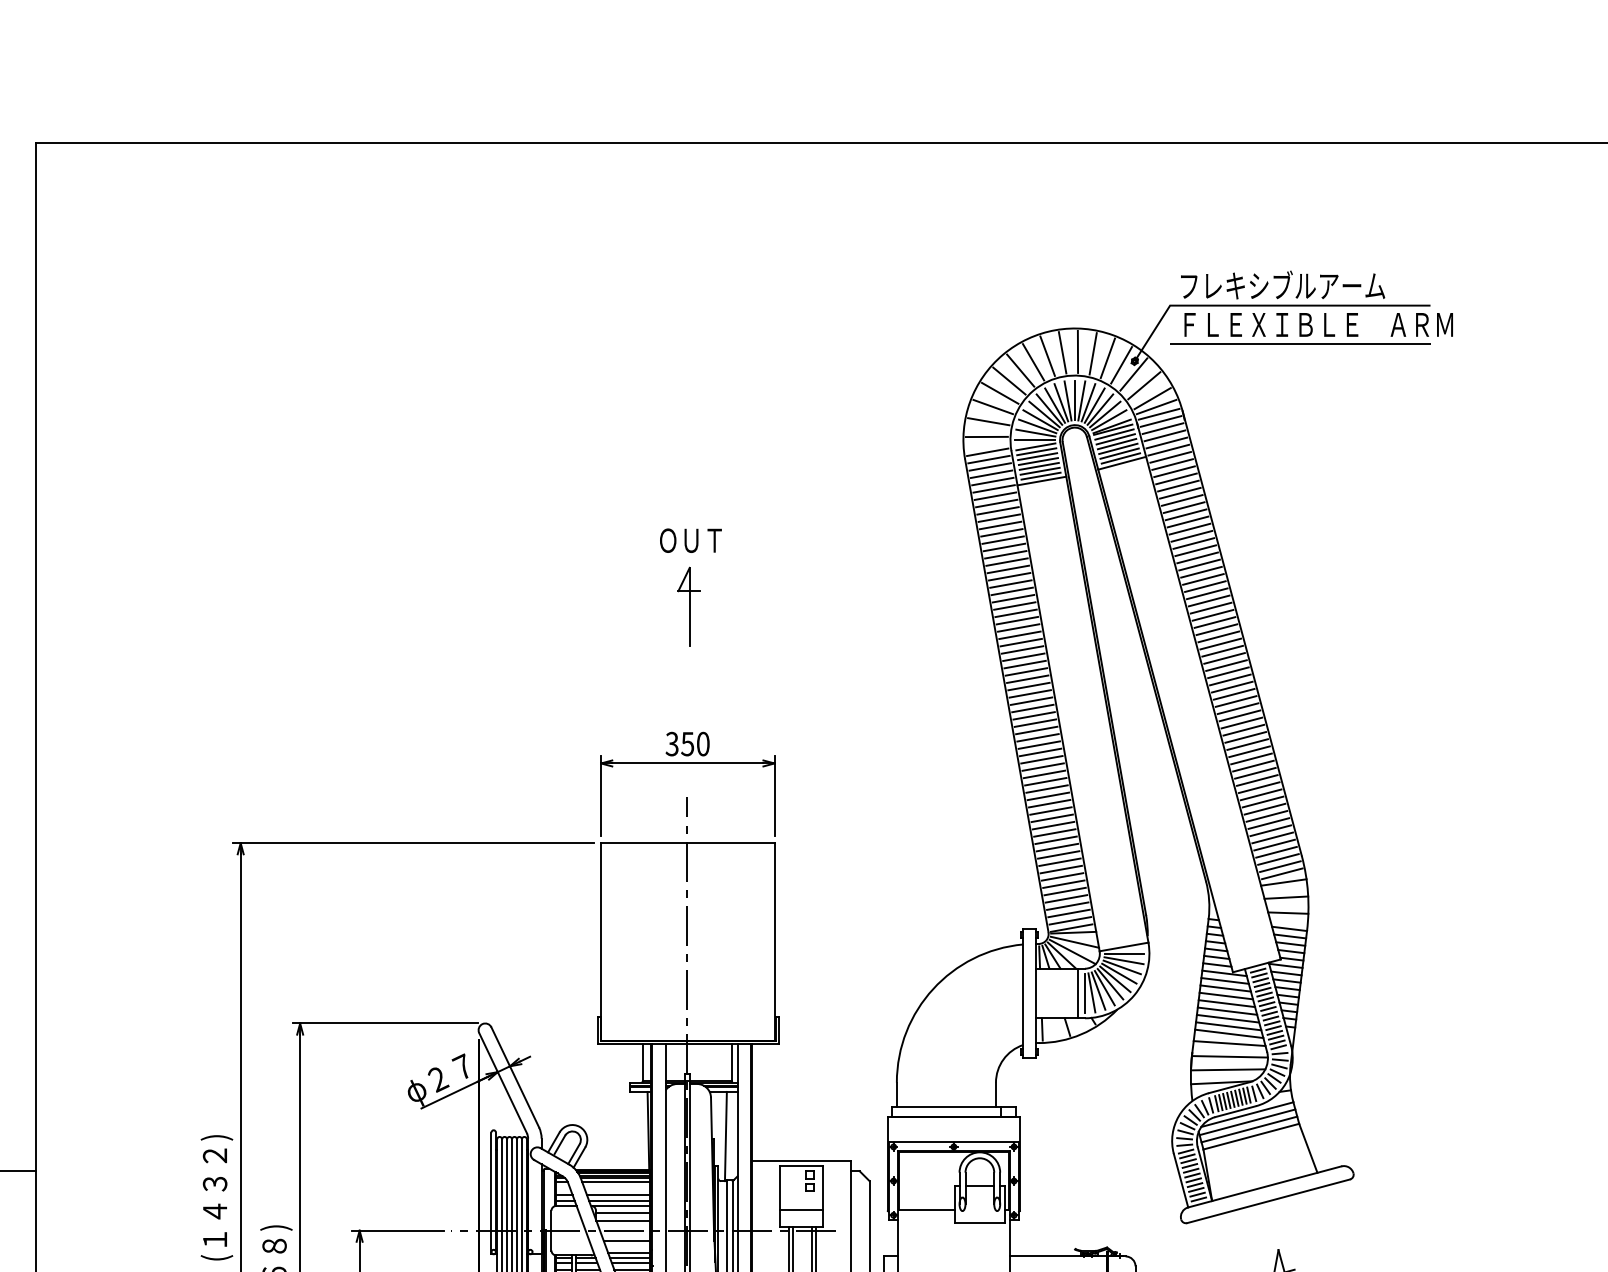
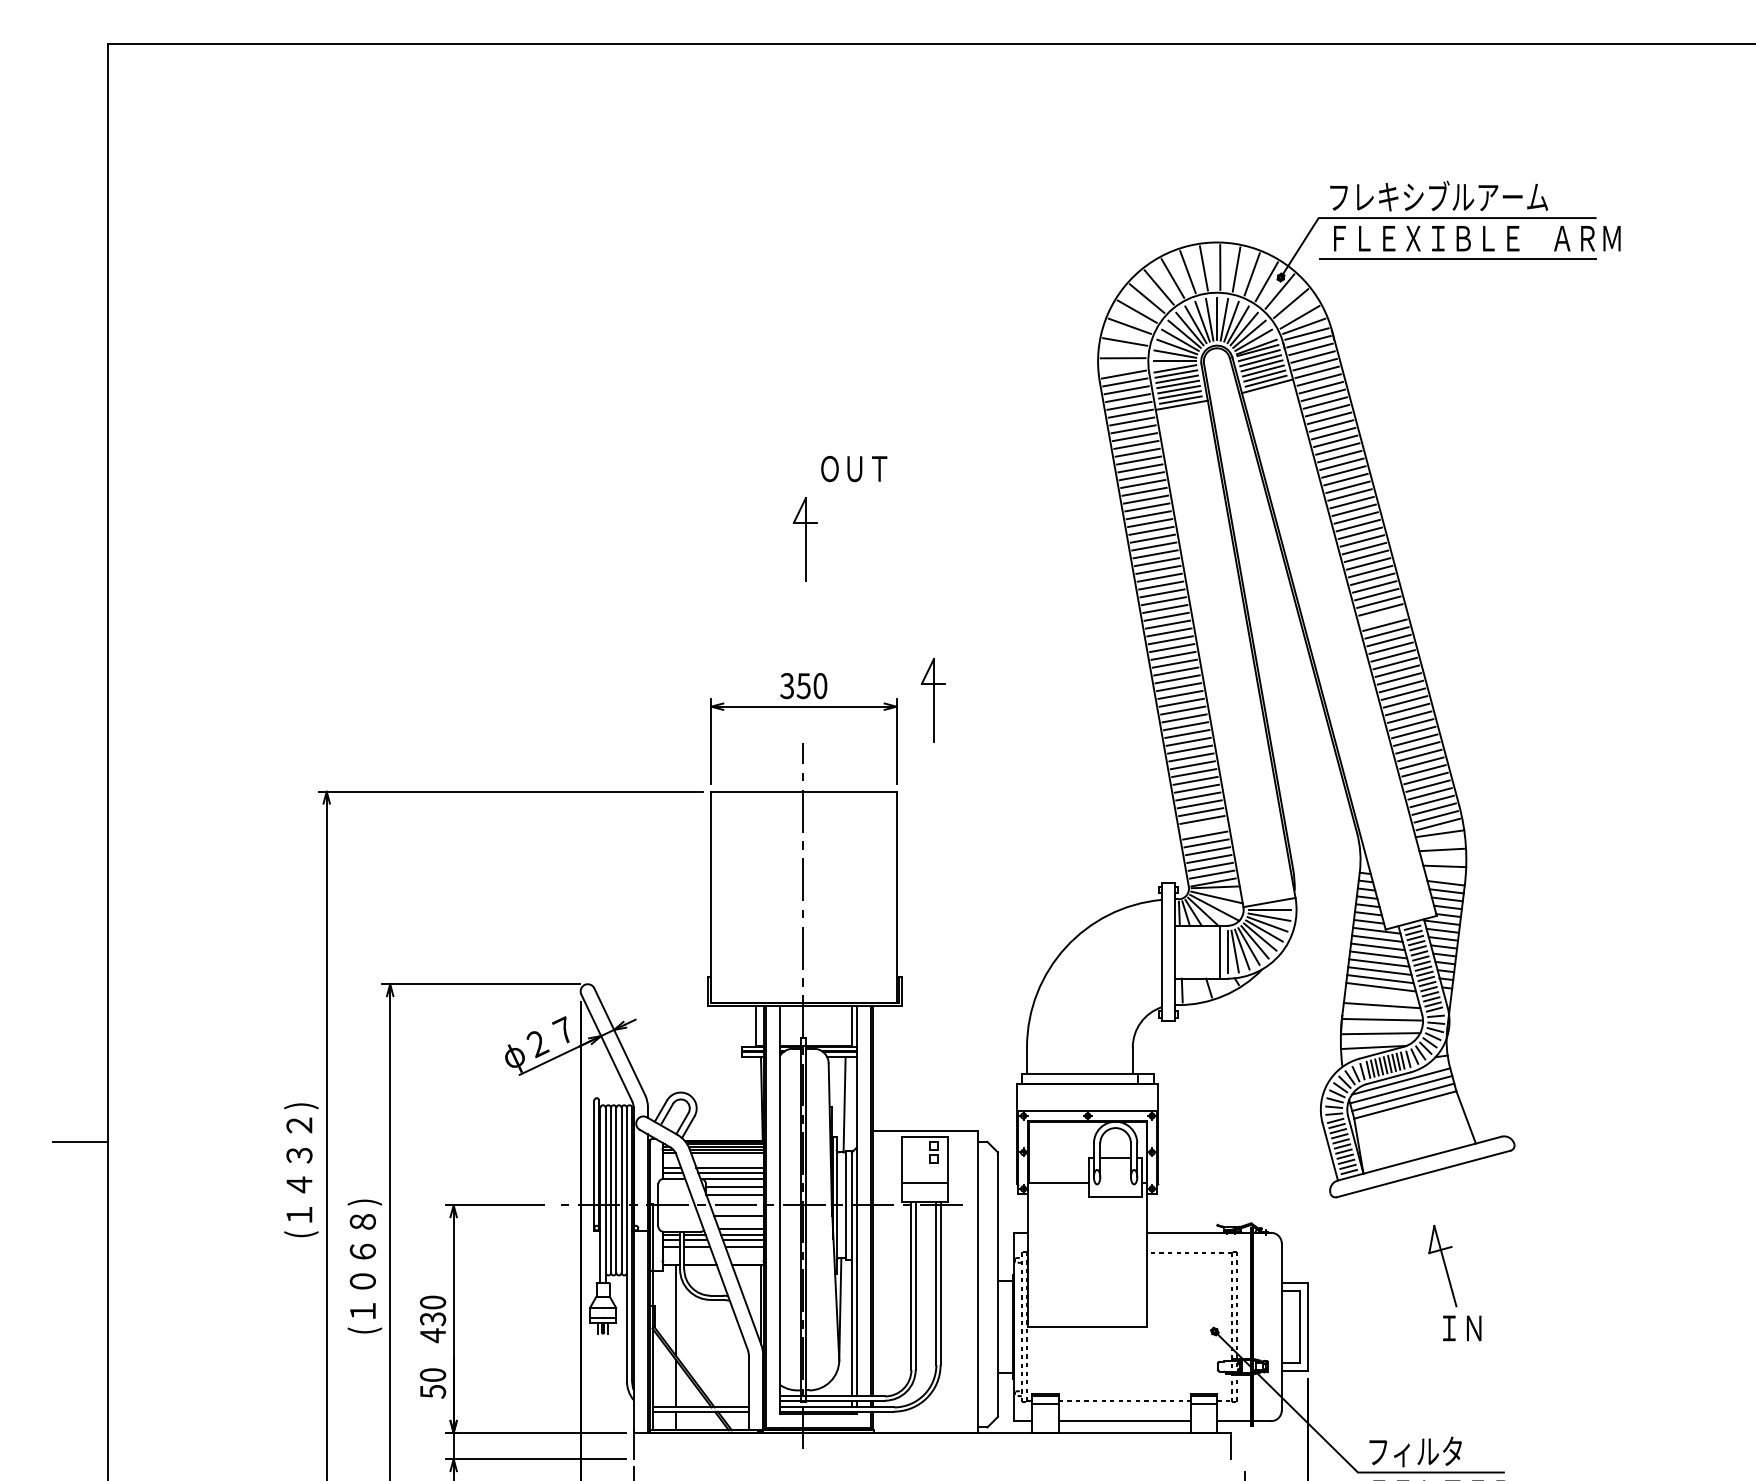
text: (691, 541) -> (854, 469), moved
line: (1229, 679) -> (1382, 617), removed
part: (809, 757) -> (933, 700), added
line: (1062, 876) -> (1203, 827), removed
line: (1229, 1033) -> (1381, 994), removed

